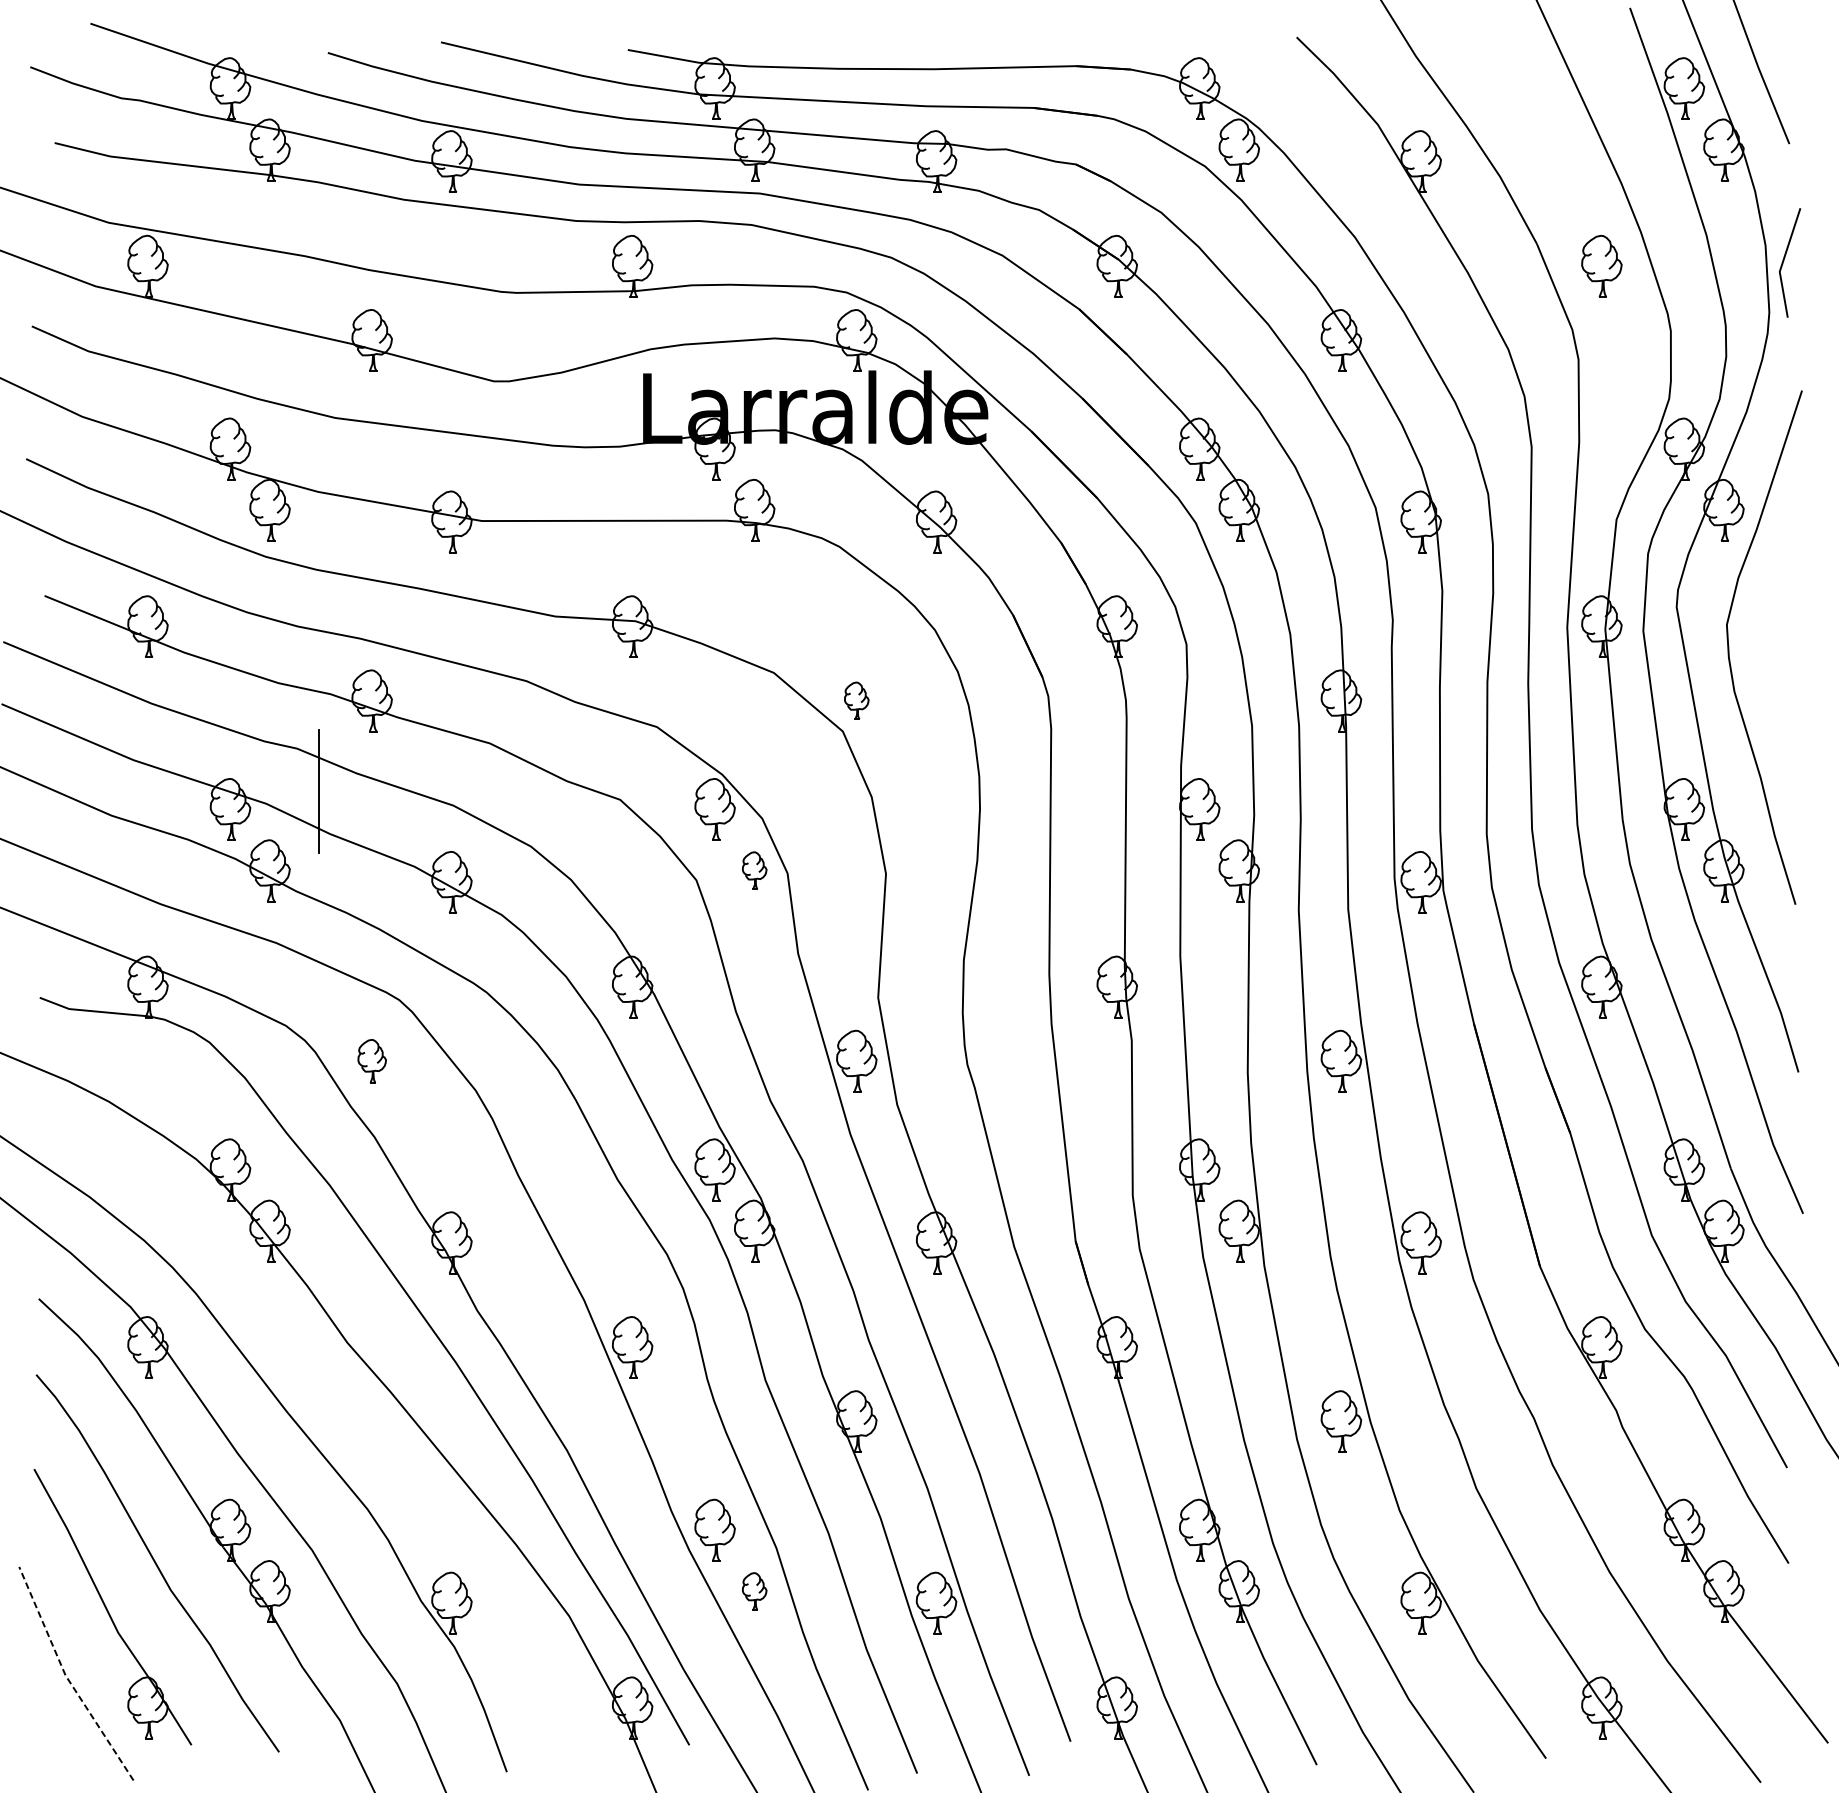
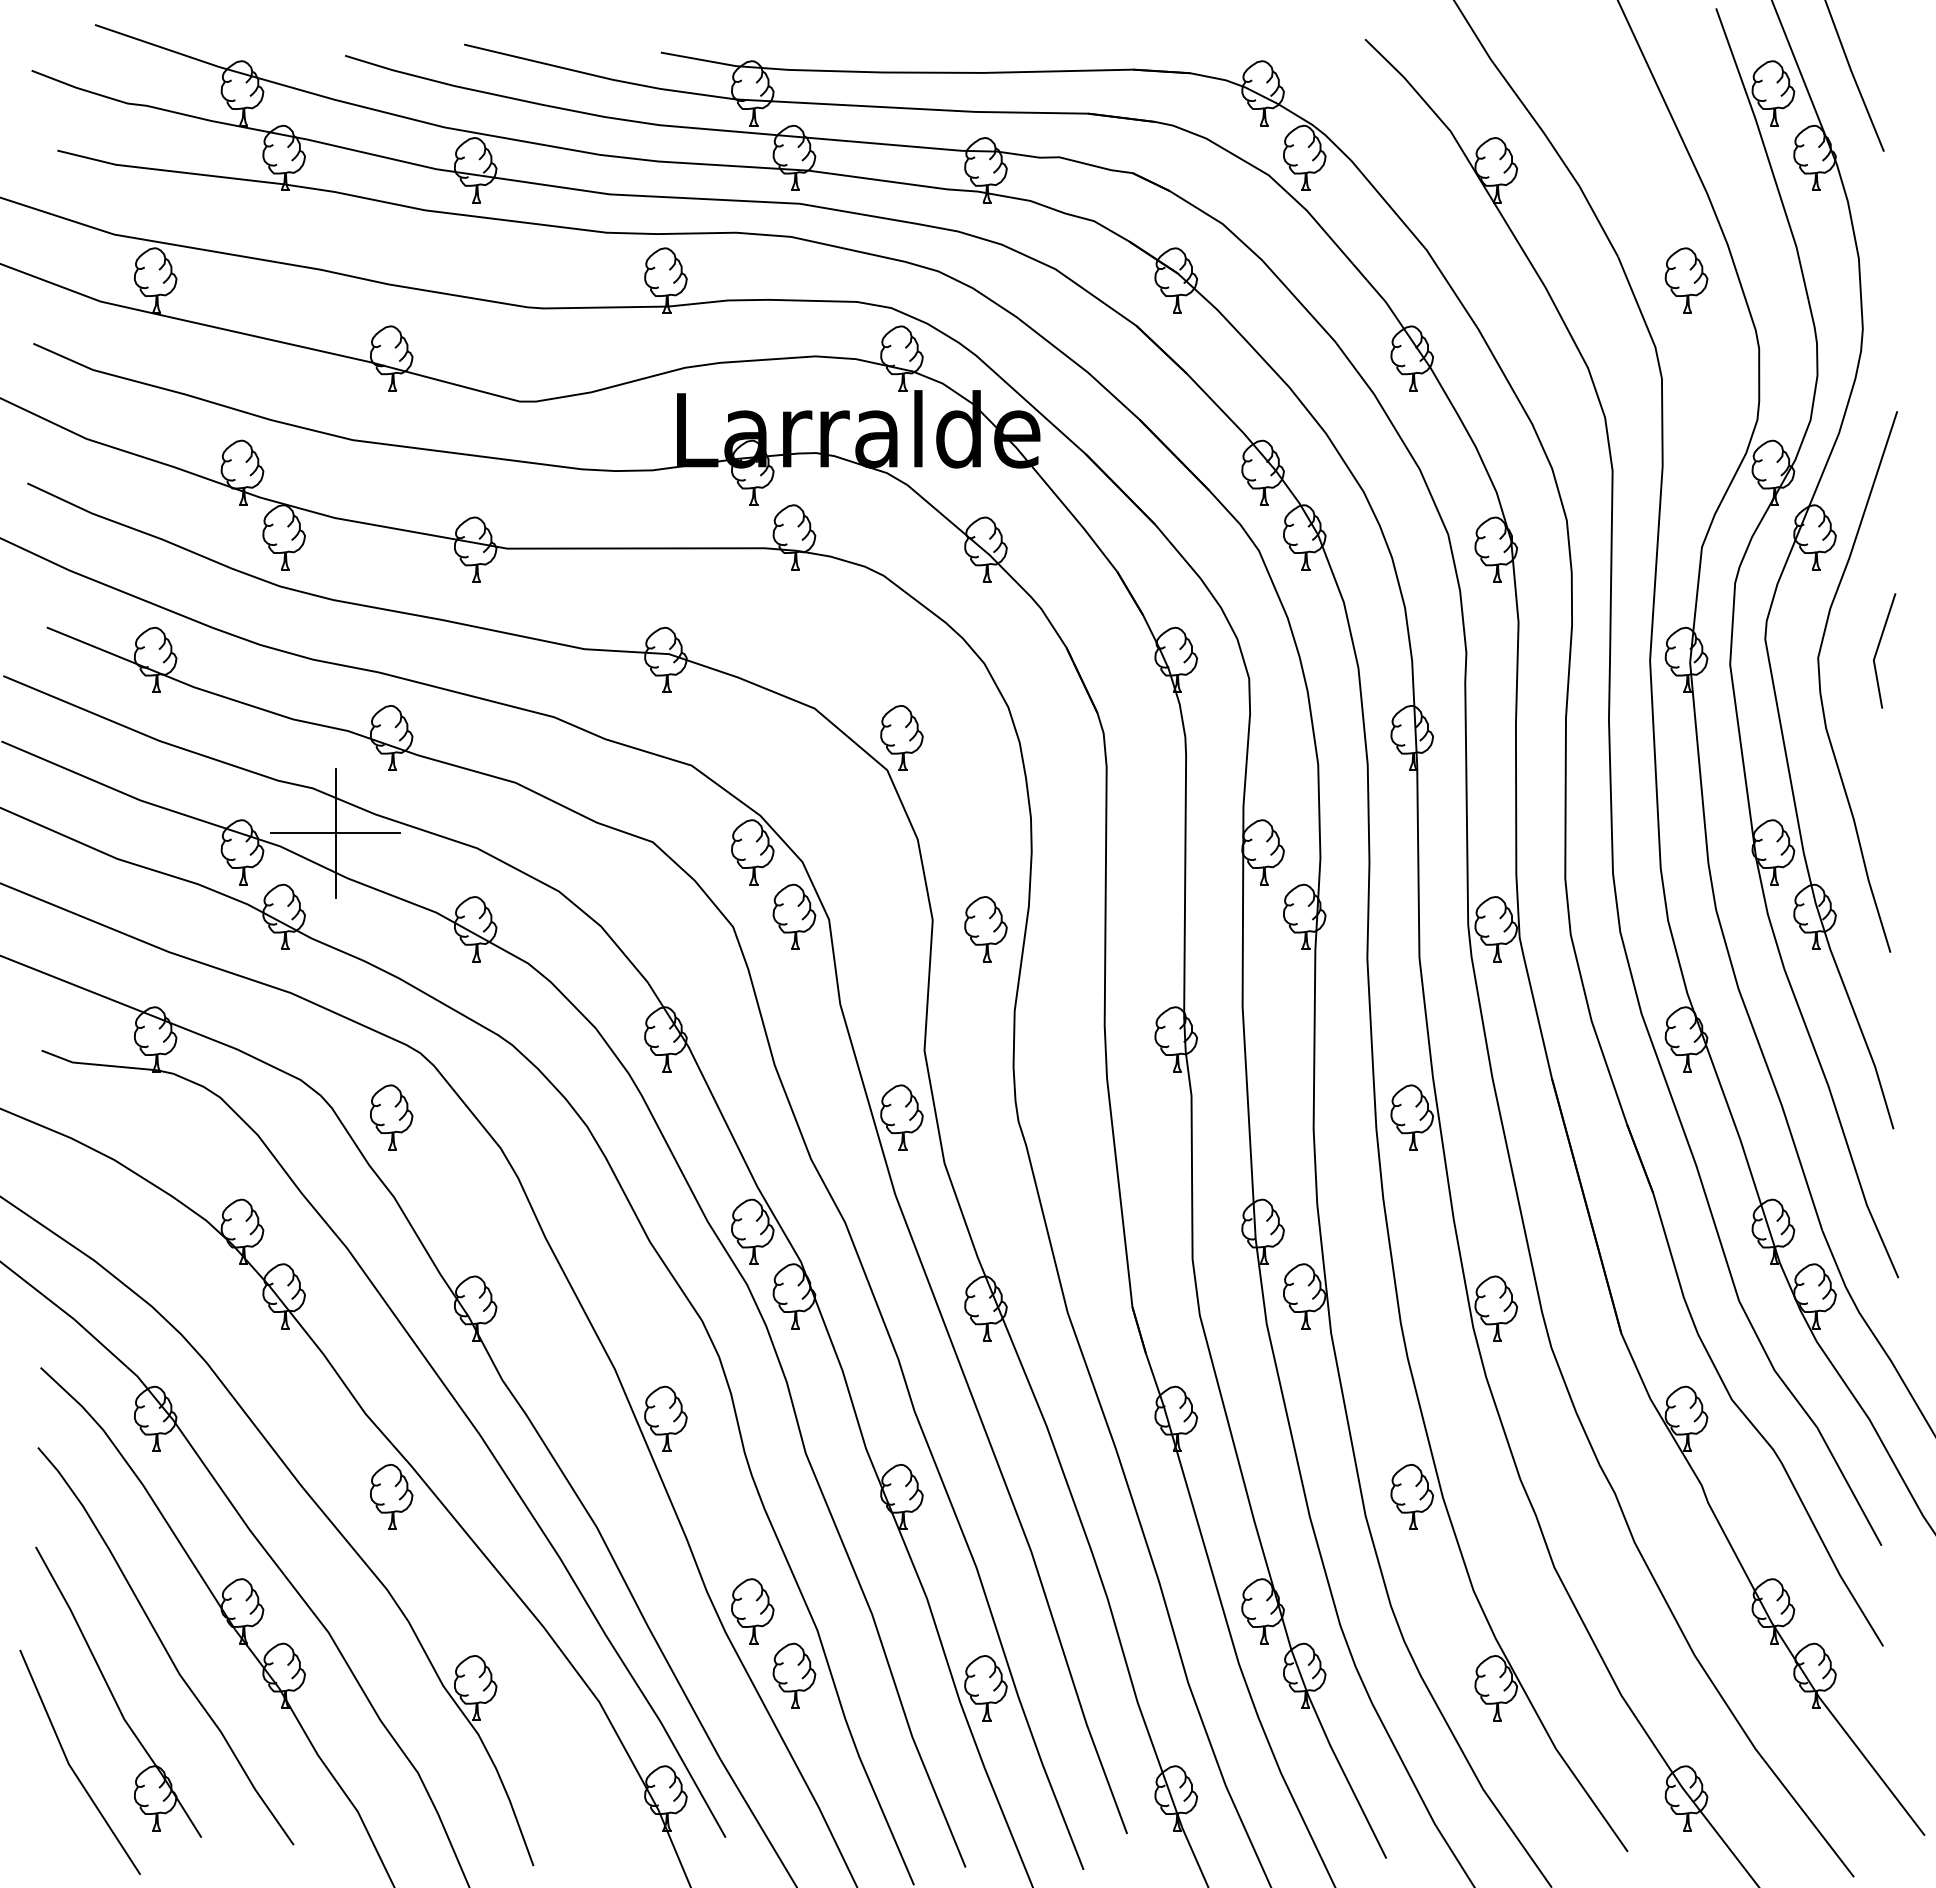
line: (1784, 261) -> (1878, 649), moved
part: (856, 700) -> (901, 737), size x1.67
line: (318, 791) -> (335, 833), added
part: (754, 870) -> (794, 916), size x1.67
part: (936, 882) -> (985, 929), added
part: (371, 1061) -> (391, 1117), size x1.43
part: (371, 1421) -> (391, 1496), added
part: (754, 1591) -> (794, 1675), size x1.67
line: (67, 1677) -> (70, 1766), dashed -> solid

